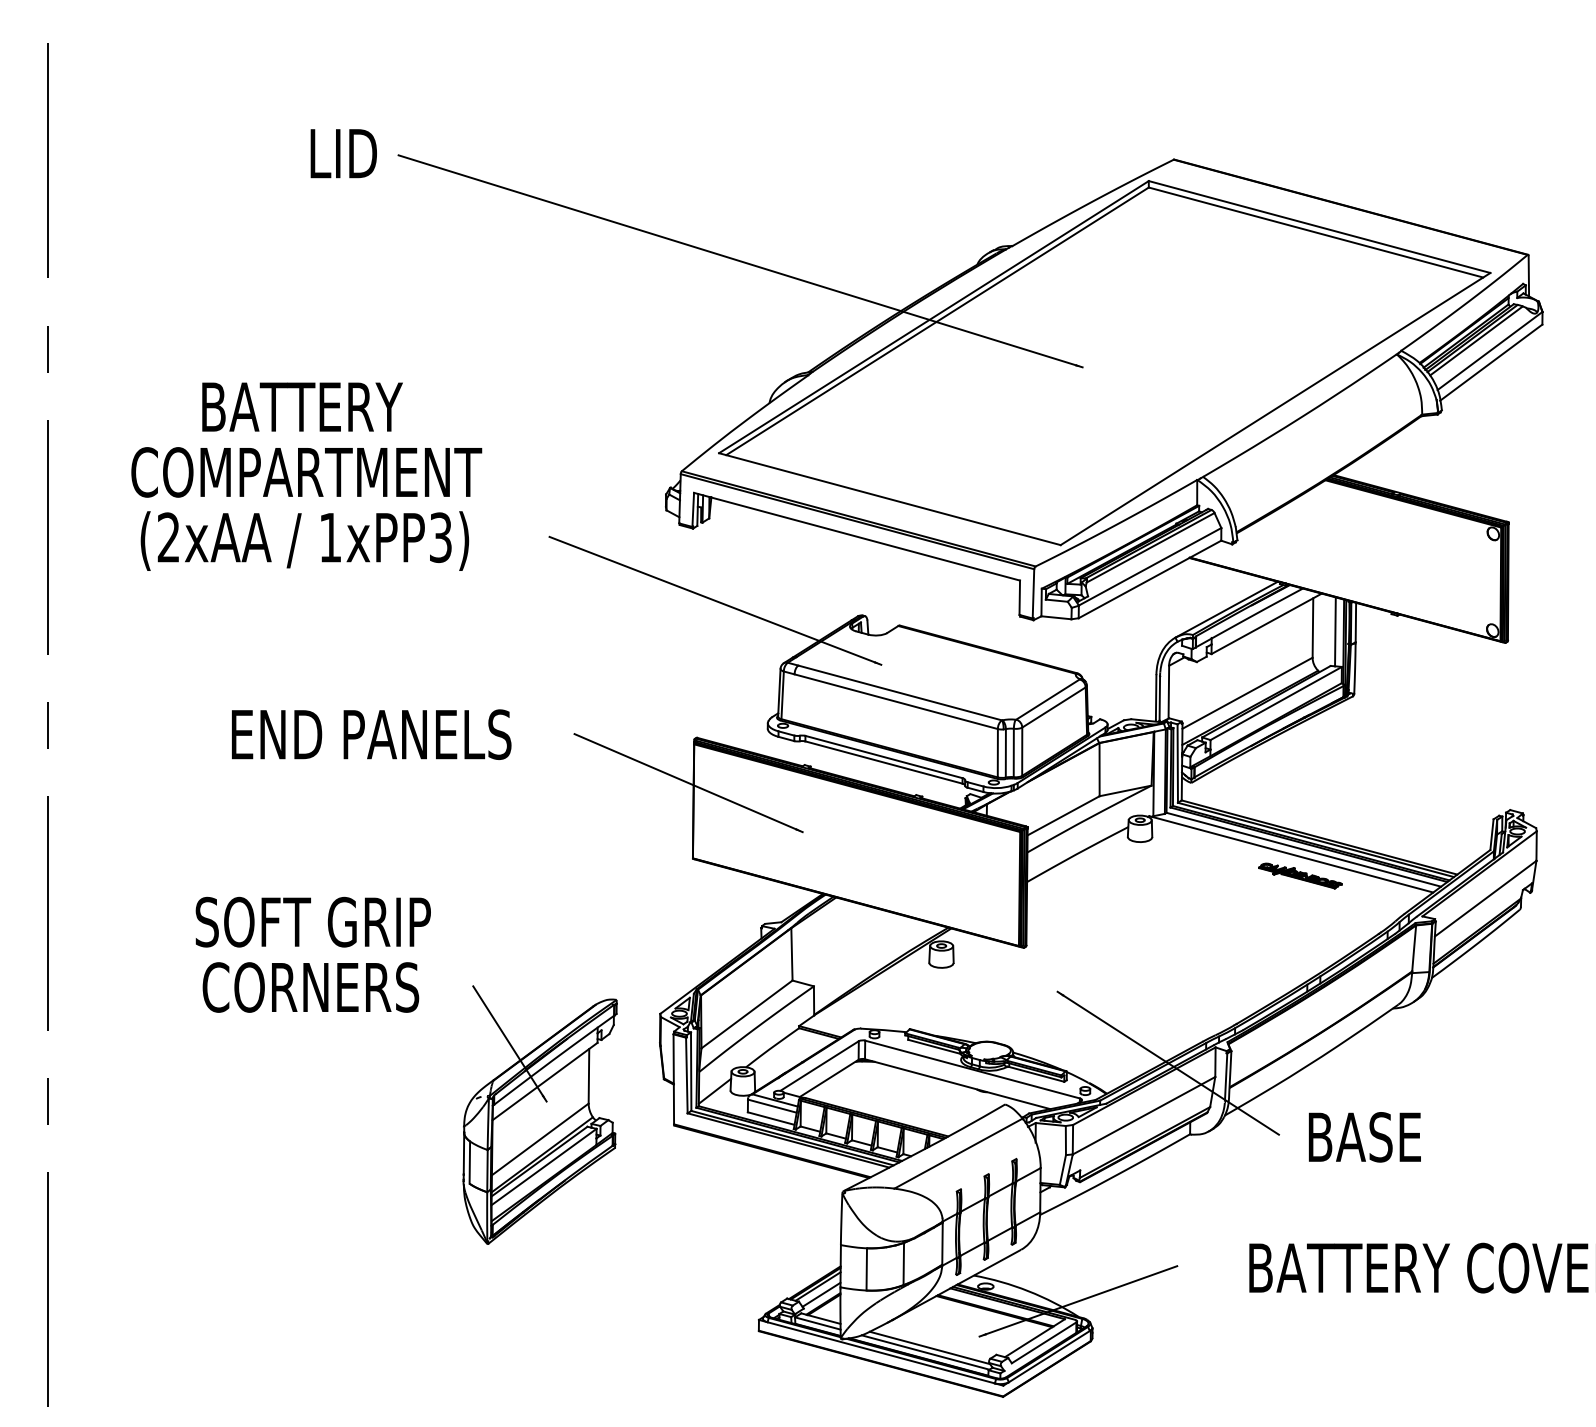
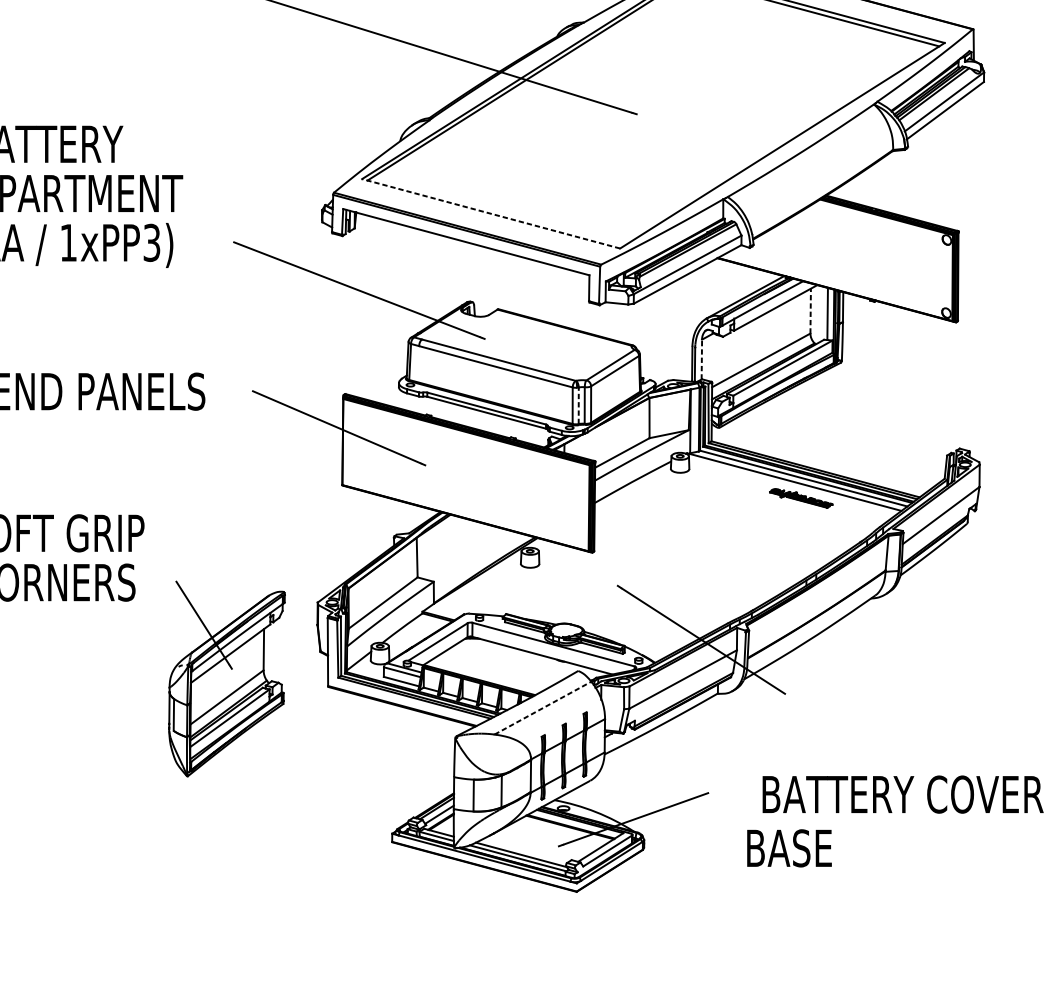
line: (889, 499) -> (490, 214), solid -> dashed
line: (1312, 628) -> (810, 311), solid -> dashed
line: (1168, 691) -> (701, 359), solid -> dashed
line: (1005, 752) -> (578, 405), solid -> dashed
text: (1364, 1137) -> (789, 848), moved
line: (959, 1153) -> (543, 708), solid -> dashed

